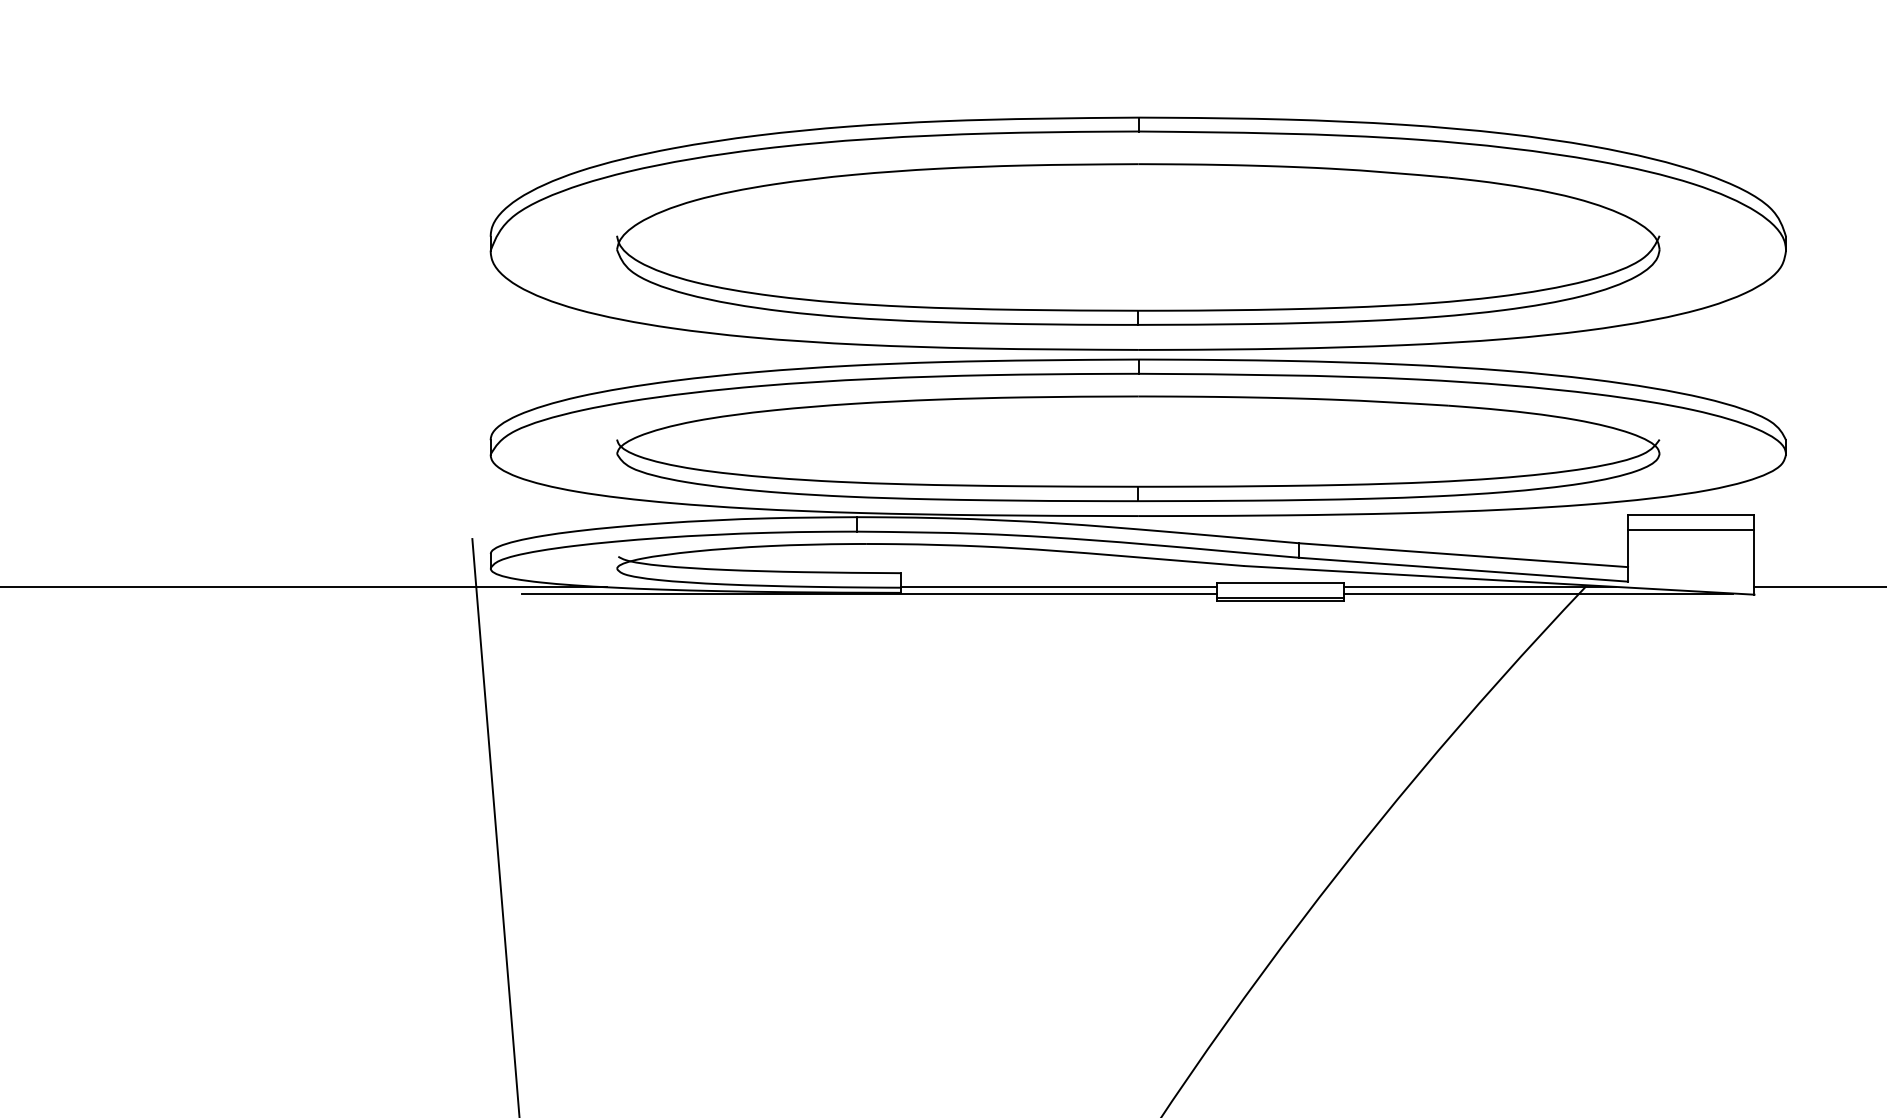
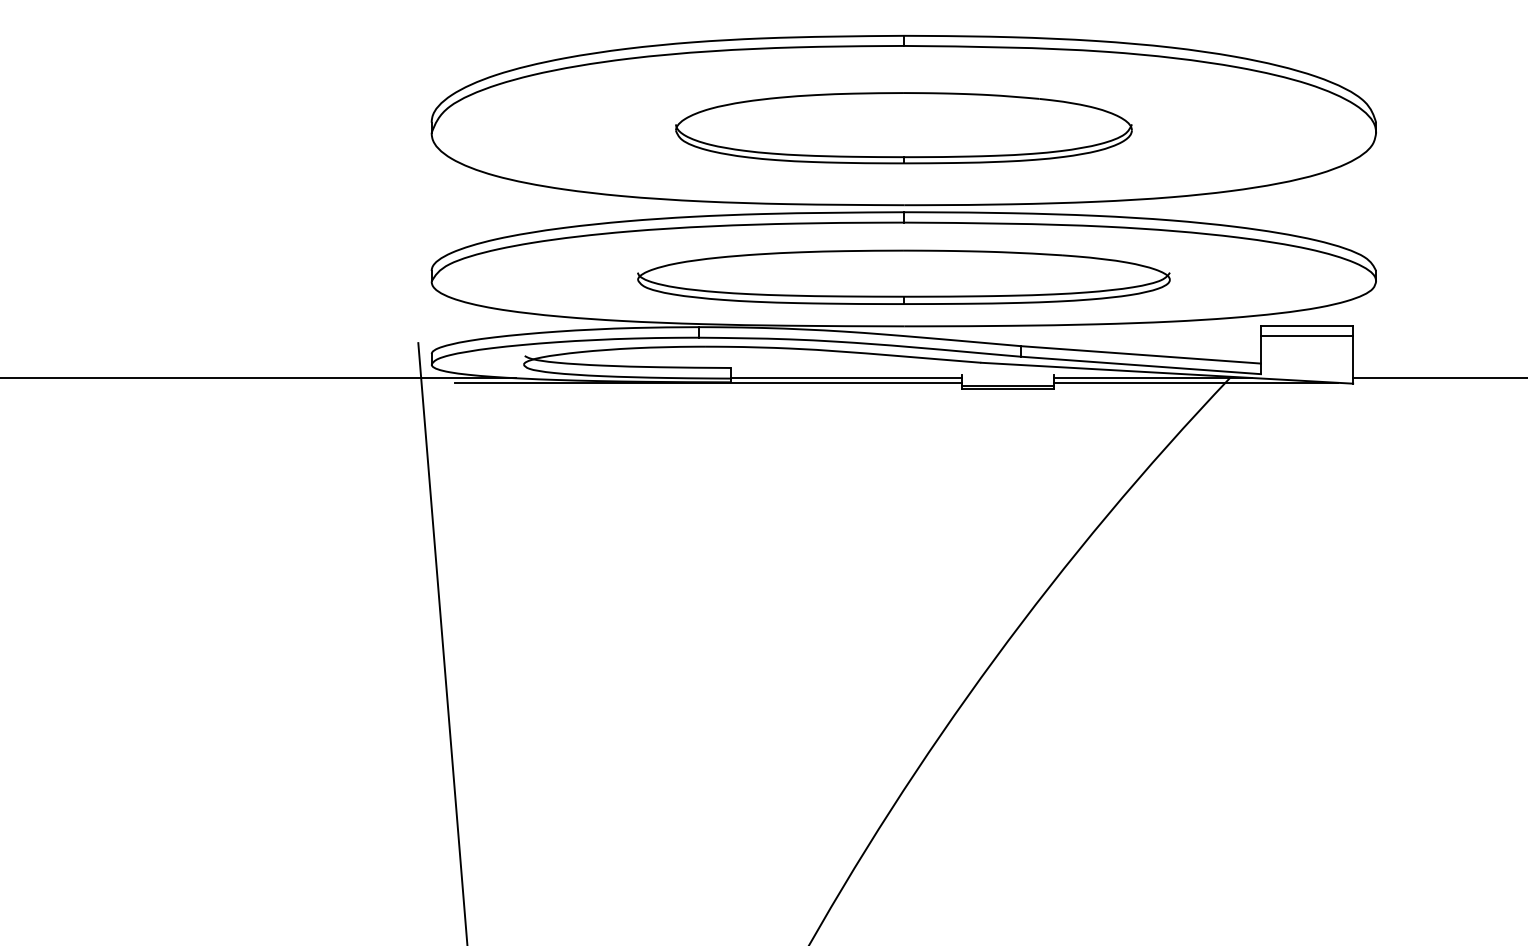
part: (1137, 243) -> (903, 127), size x0.6
part: (1137, 449) -> (903, 277), size x0.7
line: (1280, 583) -> (1007, 375), removed

